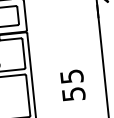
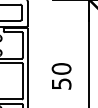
text: (71, 76) -> (61, 68), 55 -> 50

